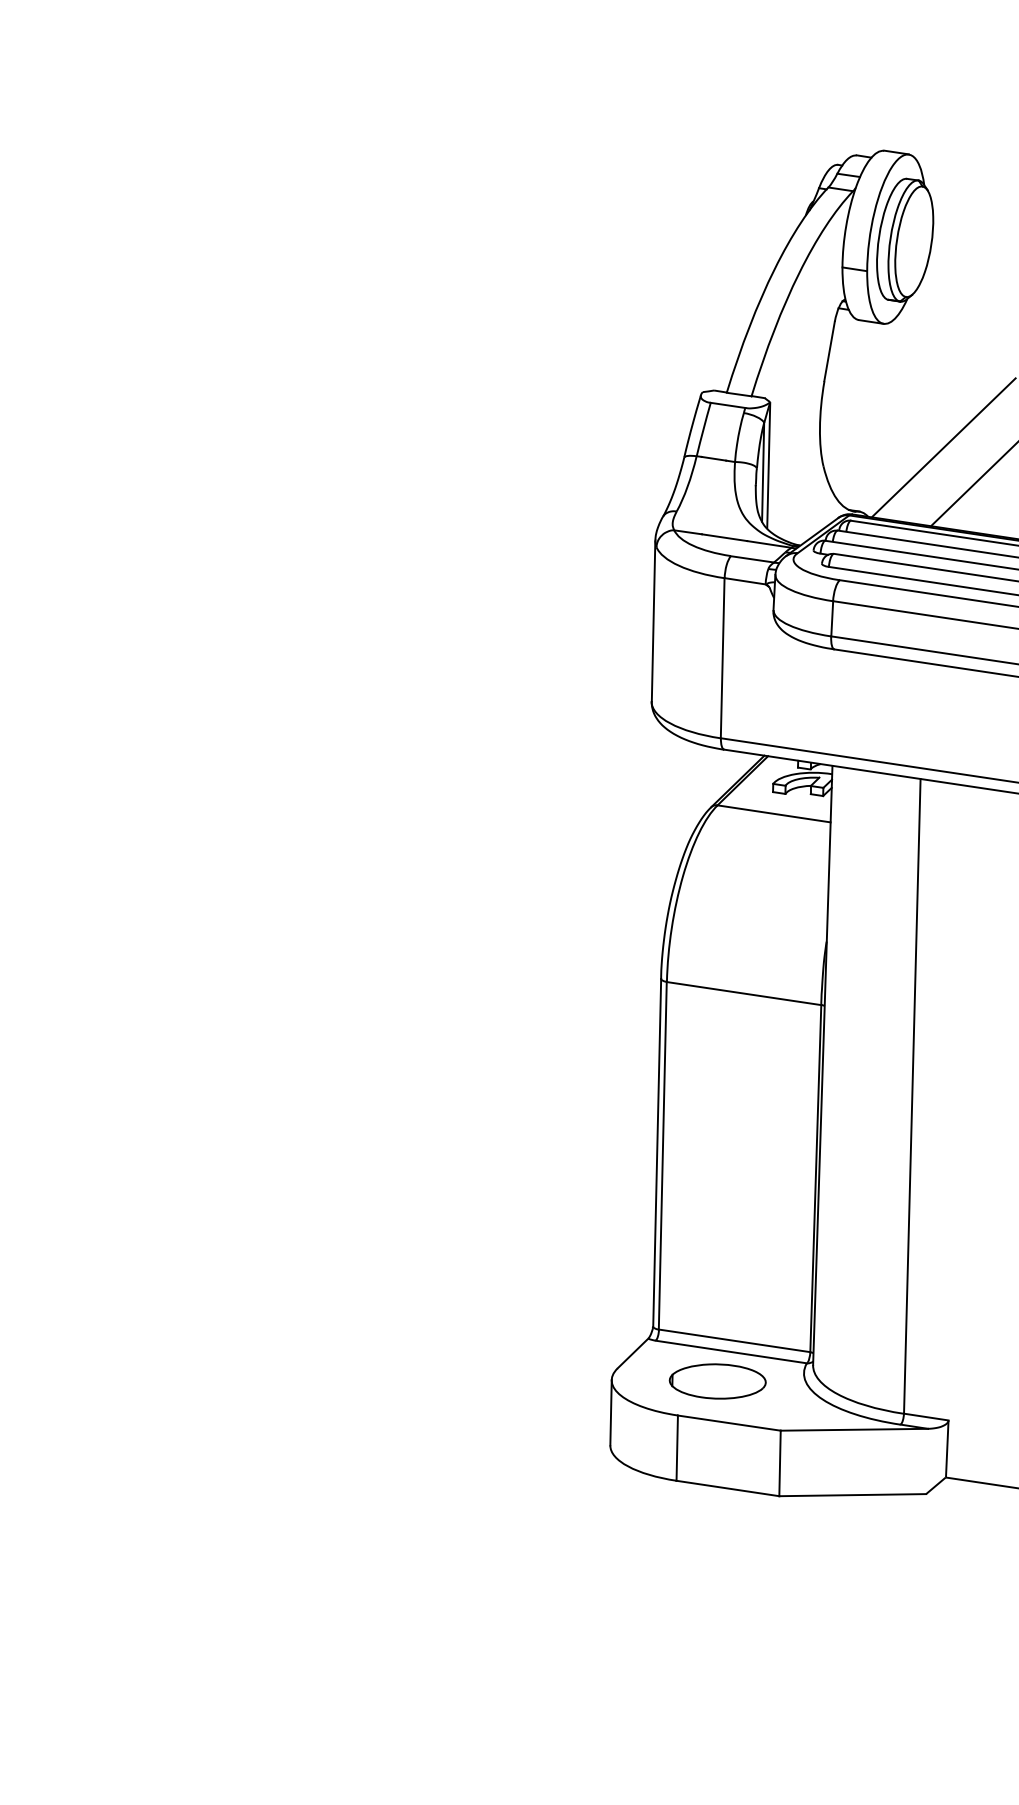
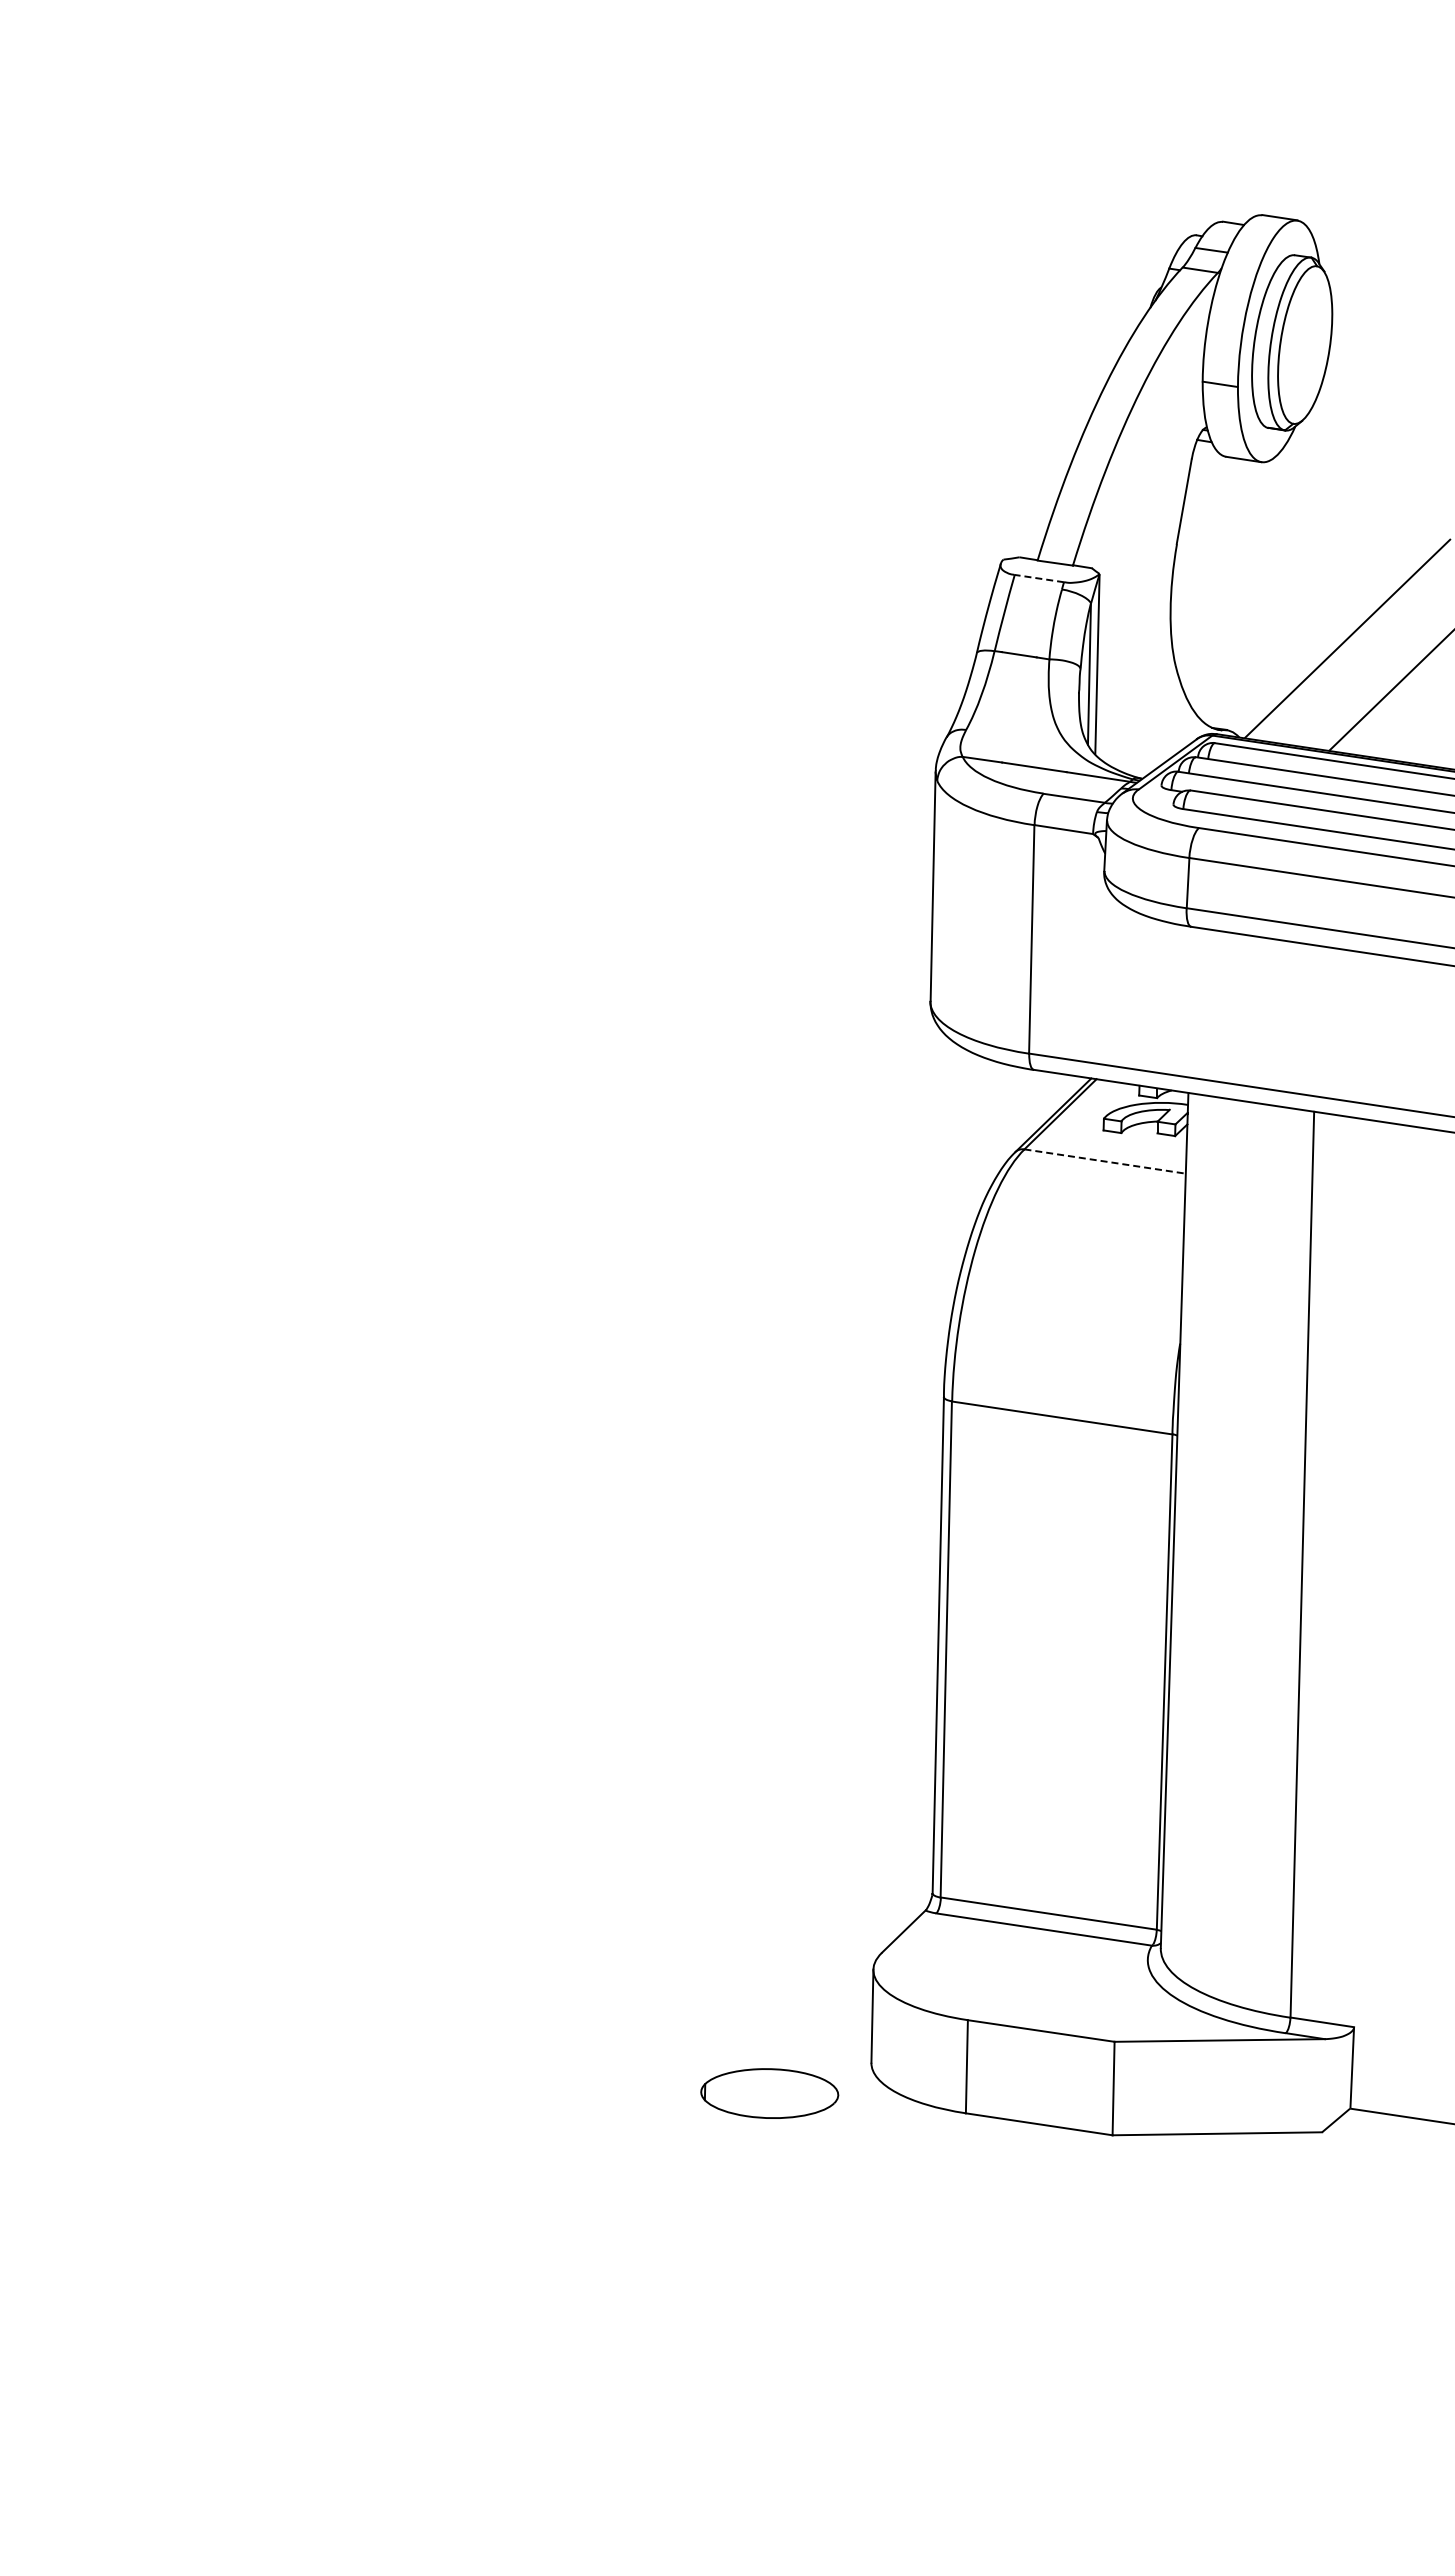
line: (728, 405) -> (1039, 578), solid -> dashed
line: (774, 813) -> (1105, 1161), solid -> dashed
part: (717, 1381) -> (769, 2093), moved

